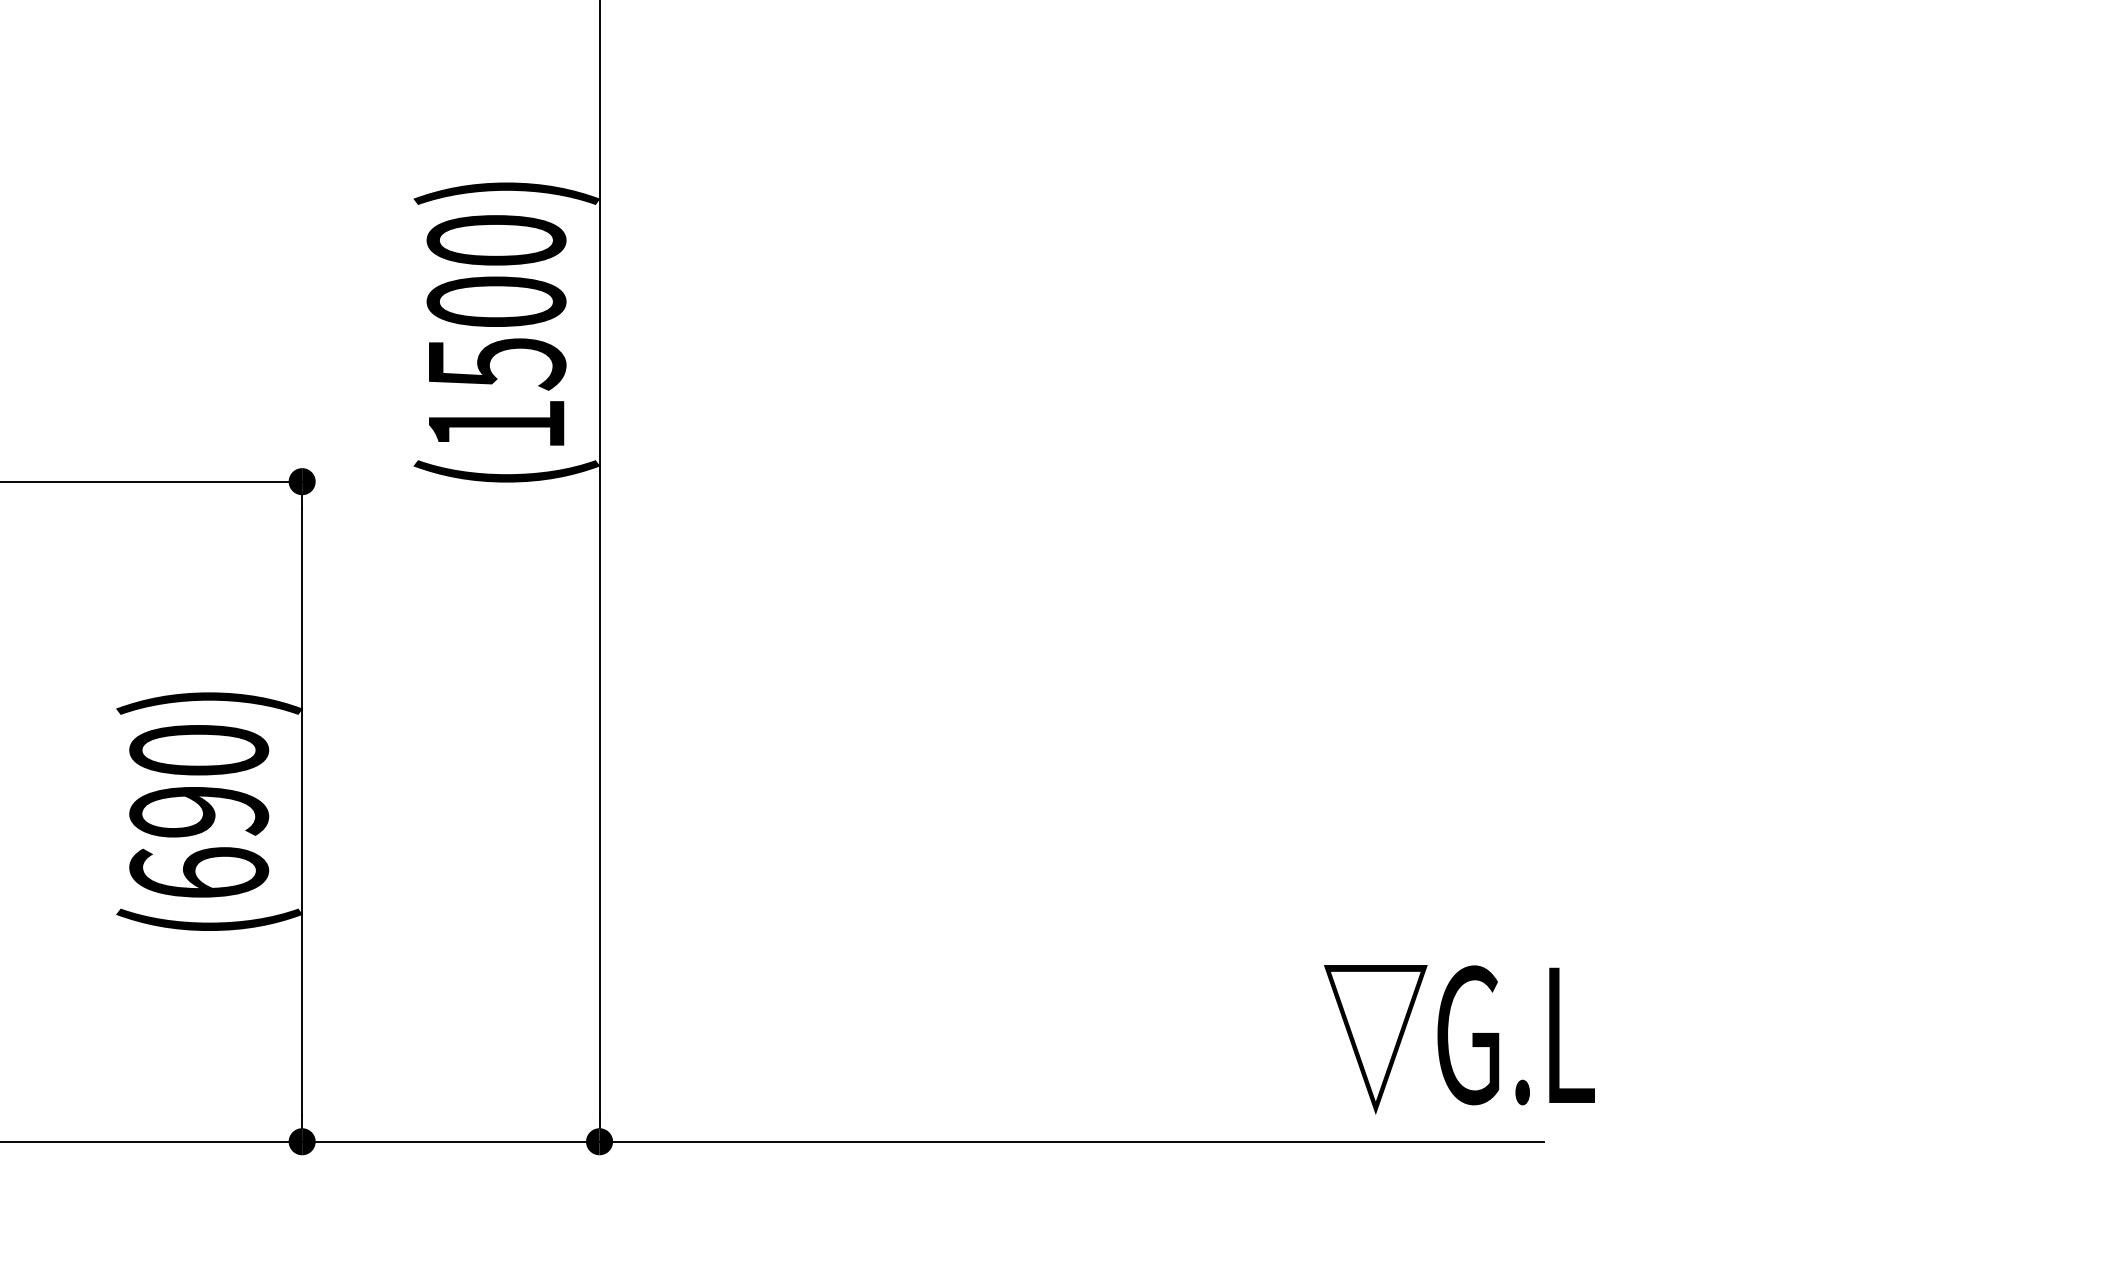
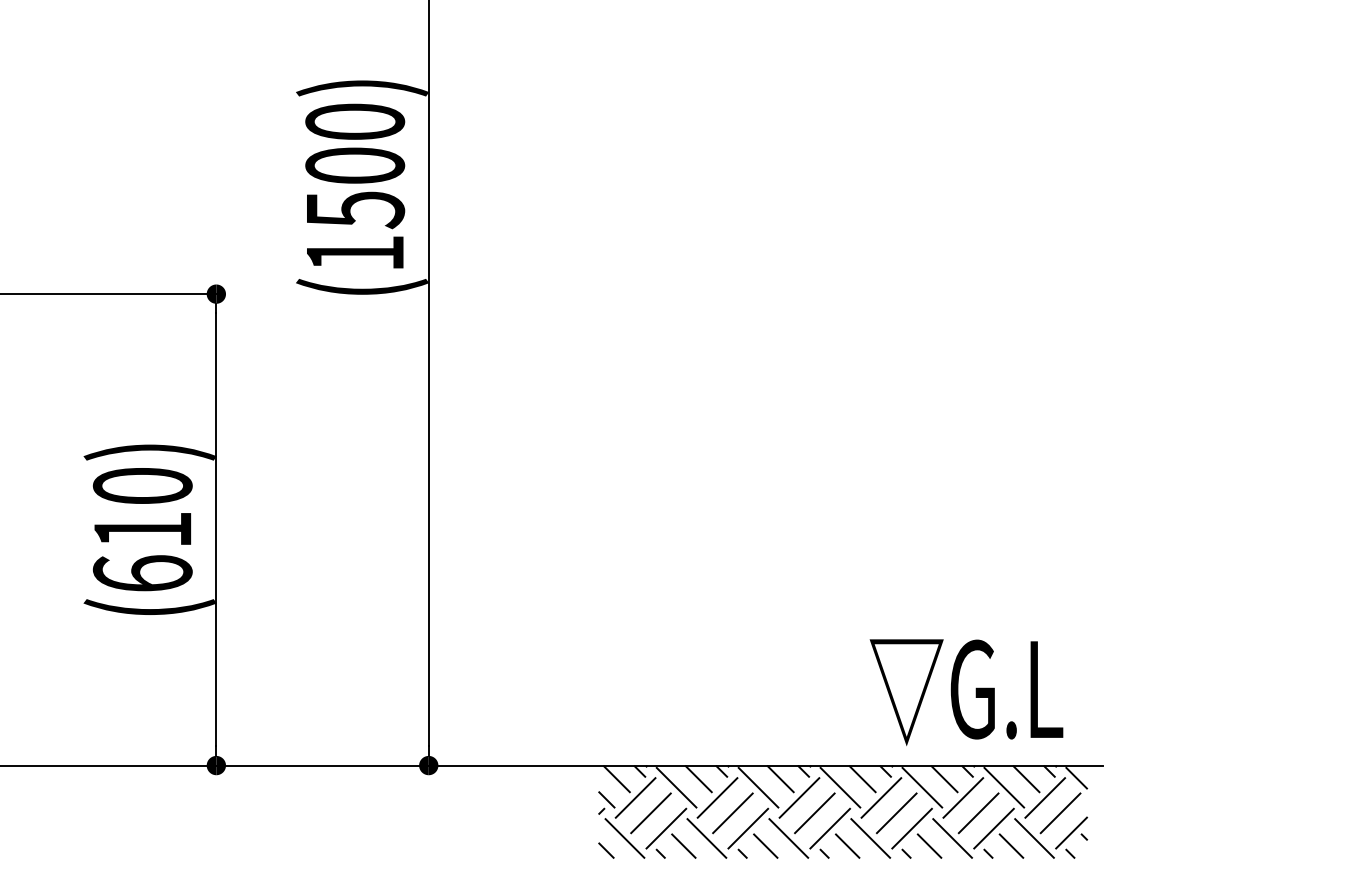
text: (199, 812) -> (143, 530), (690) -> (610)
text: (1459, 1039) -> (966, 692), moved
hatch: (1179, 1206) -> (842, 811), added

